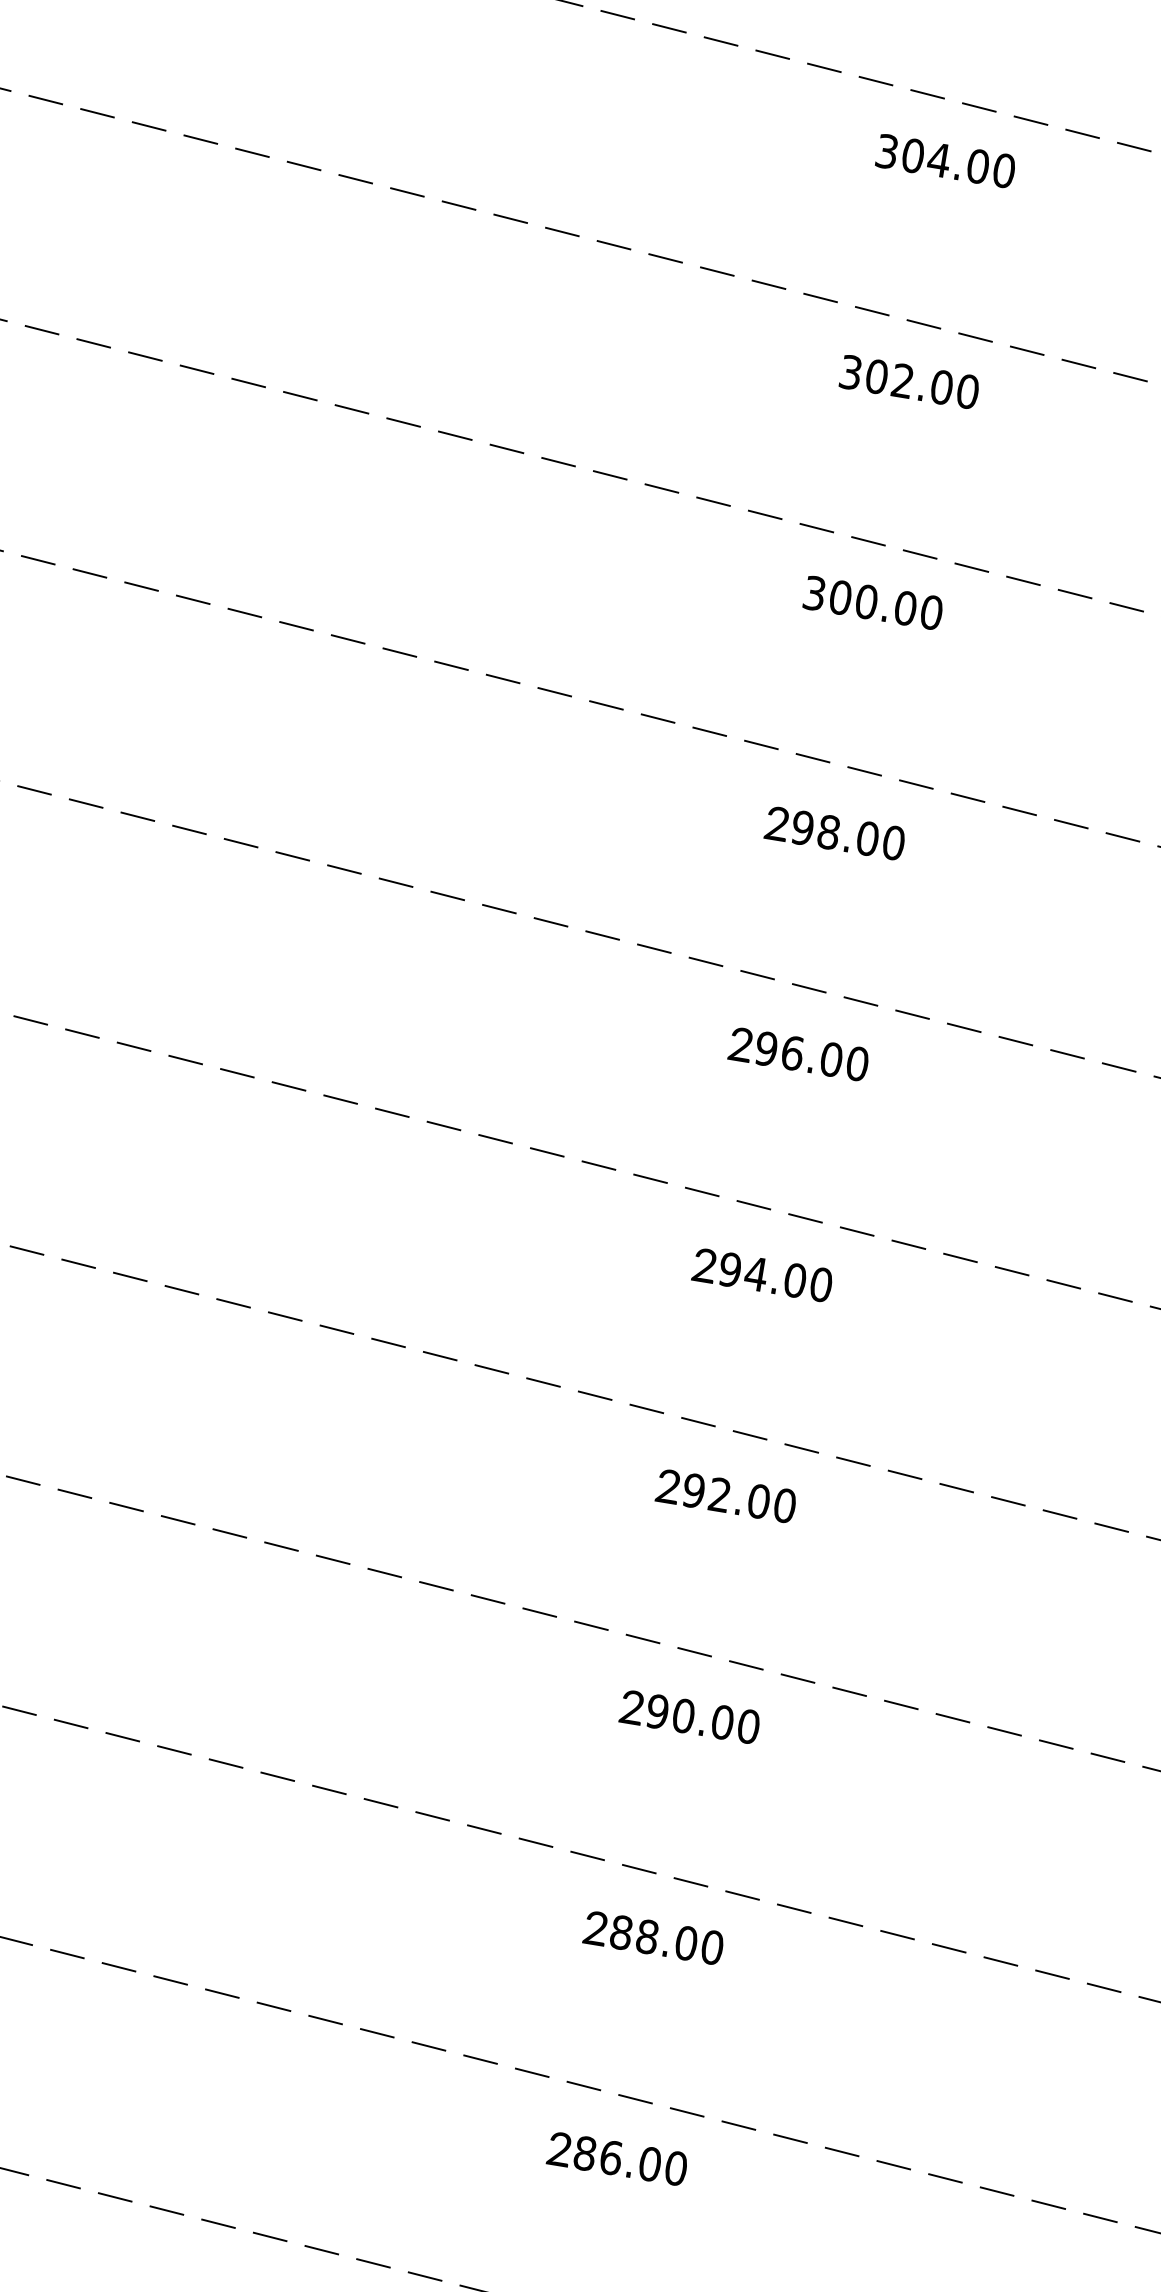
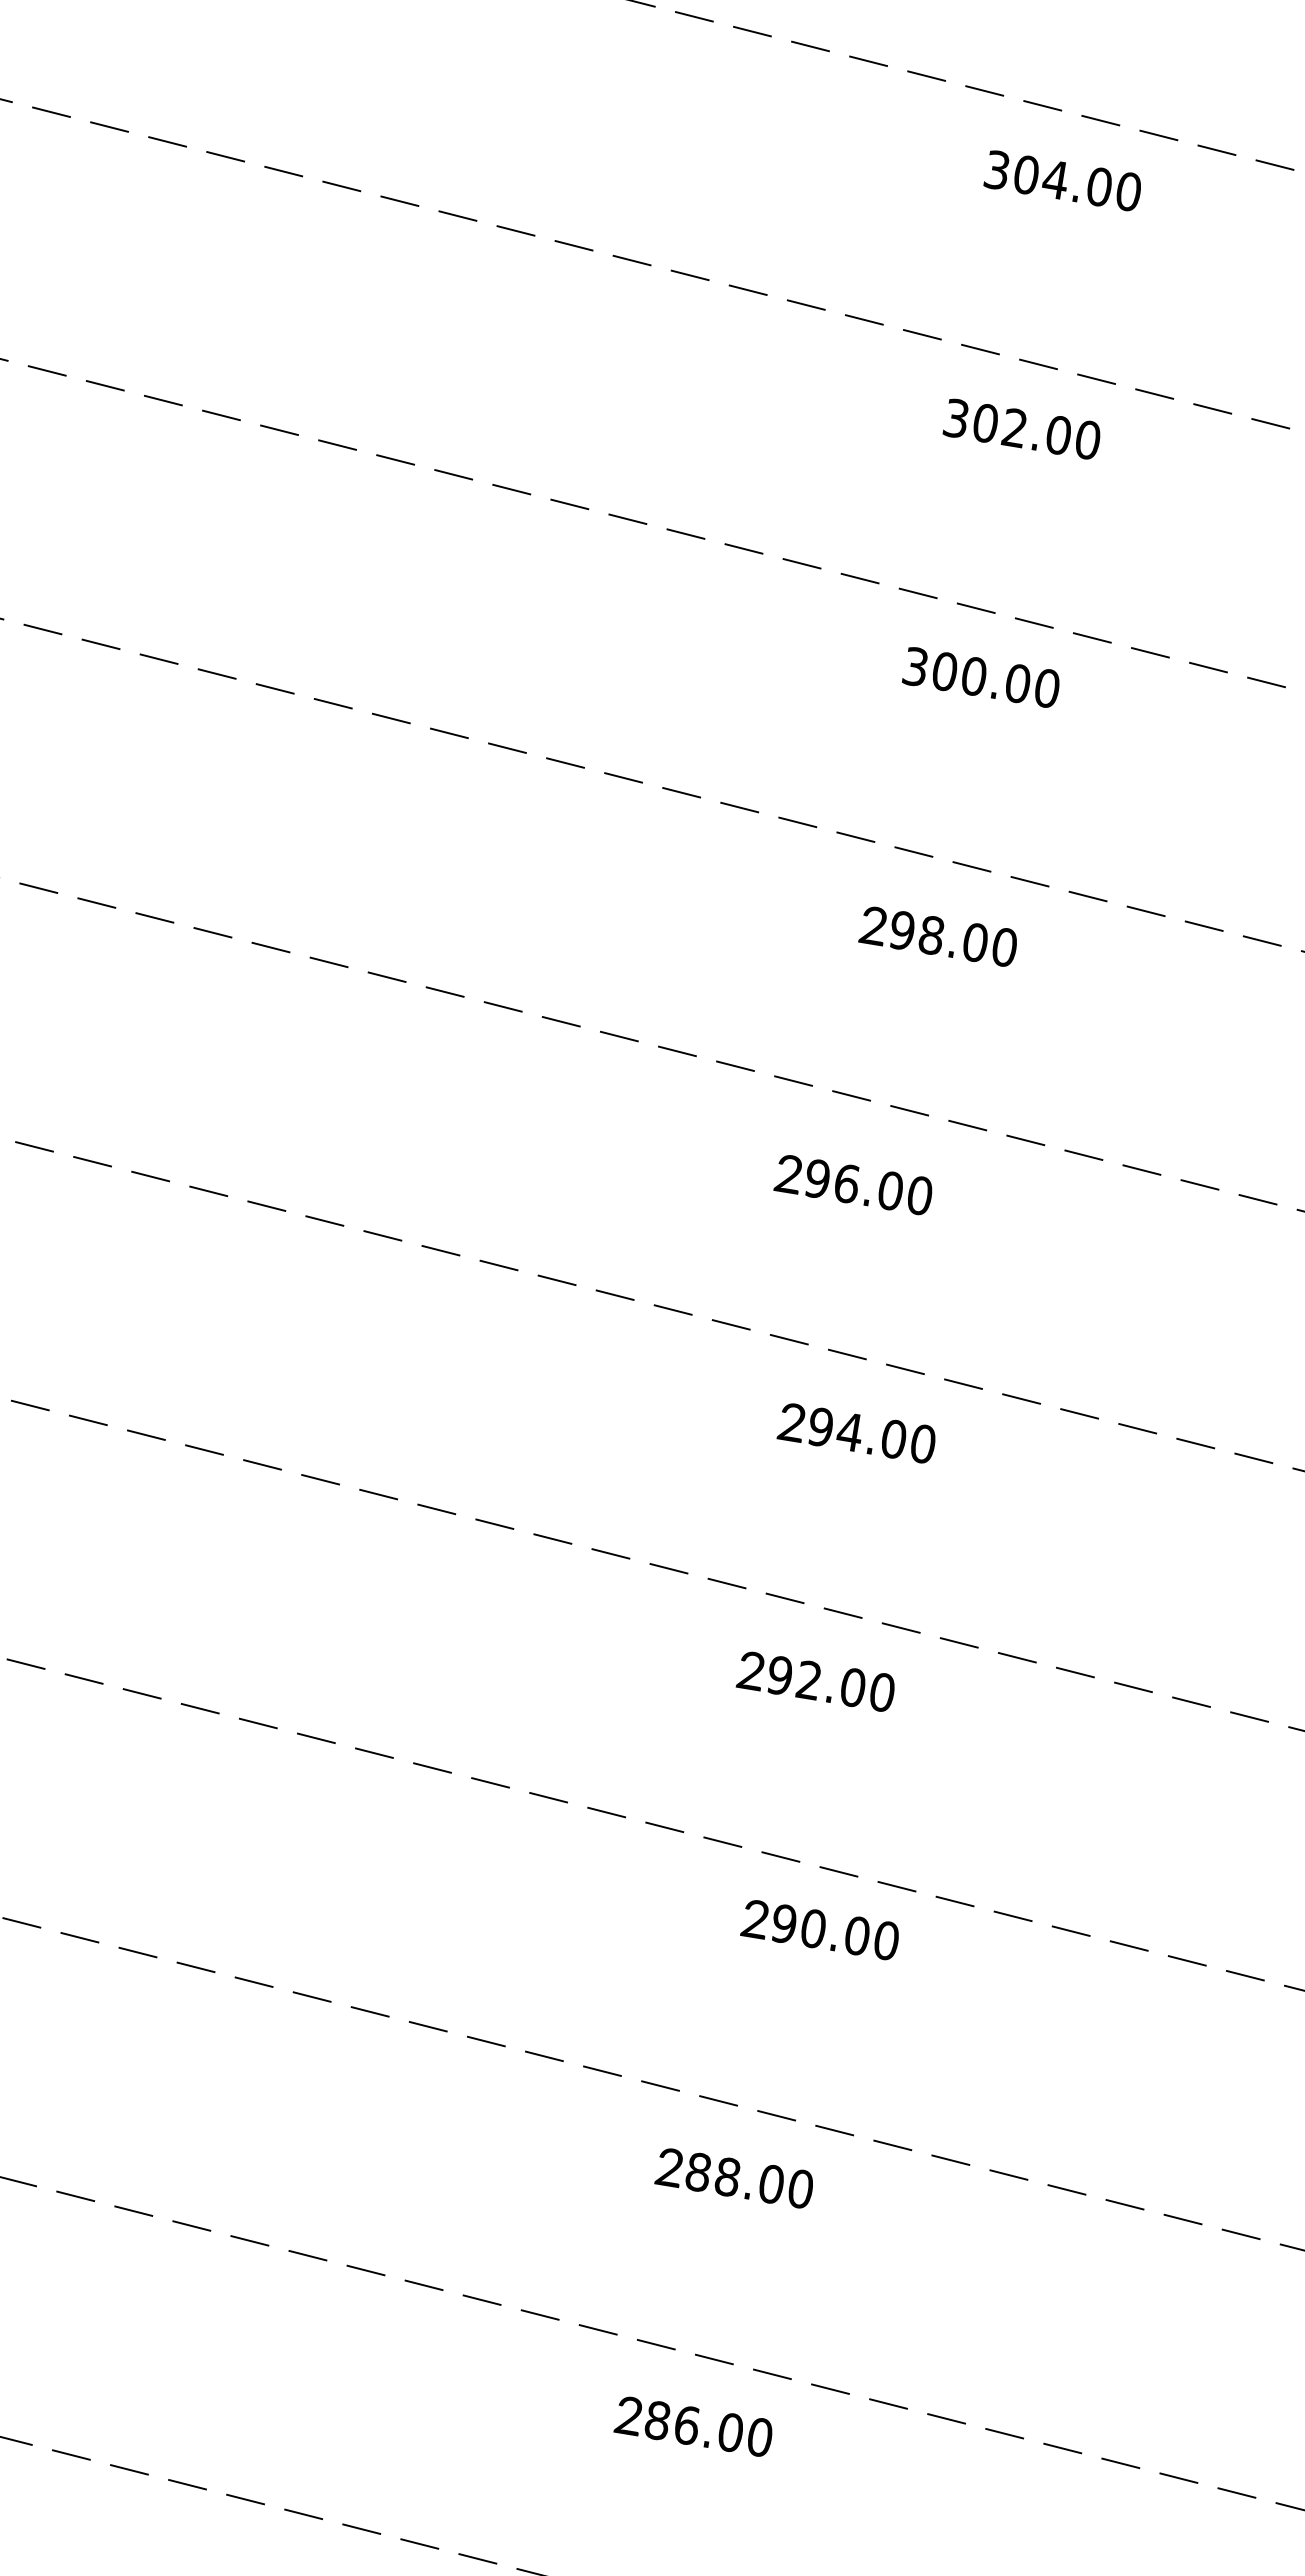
text: (797, 1054) -> (852, 1185), moved
text: (689, 1717) -> (819, 1930), moved

